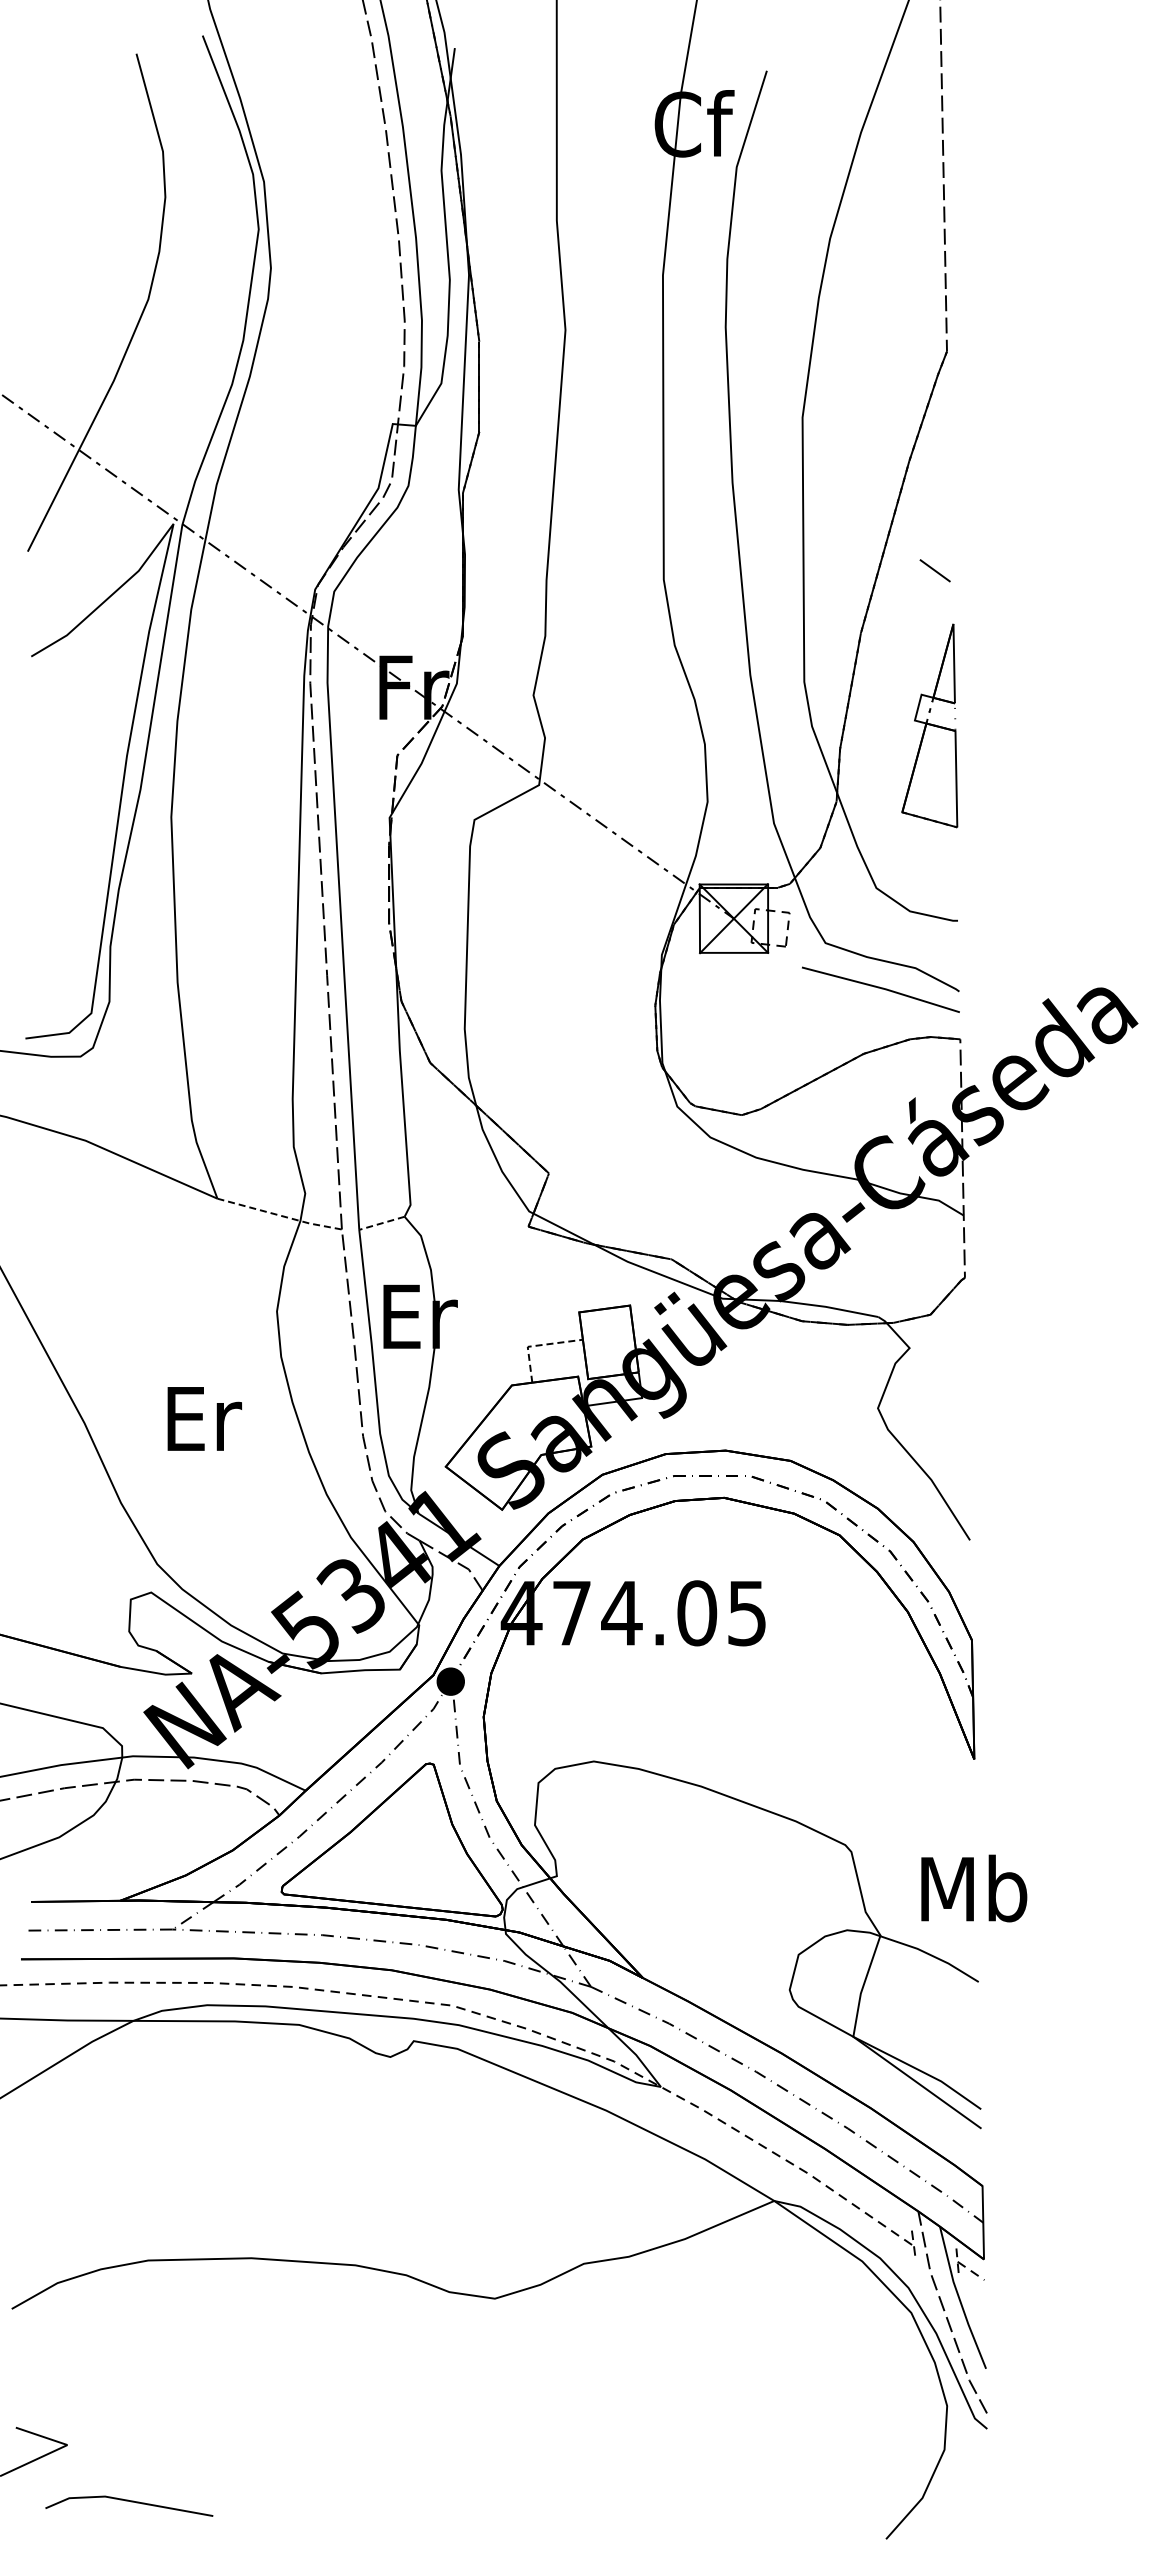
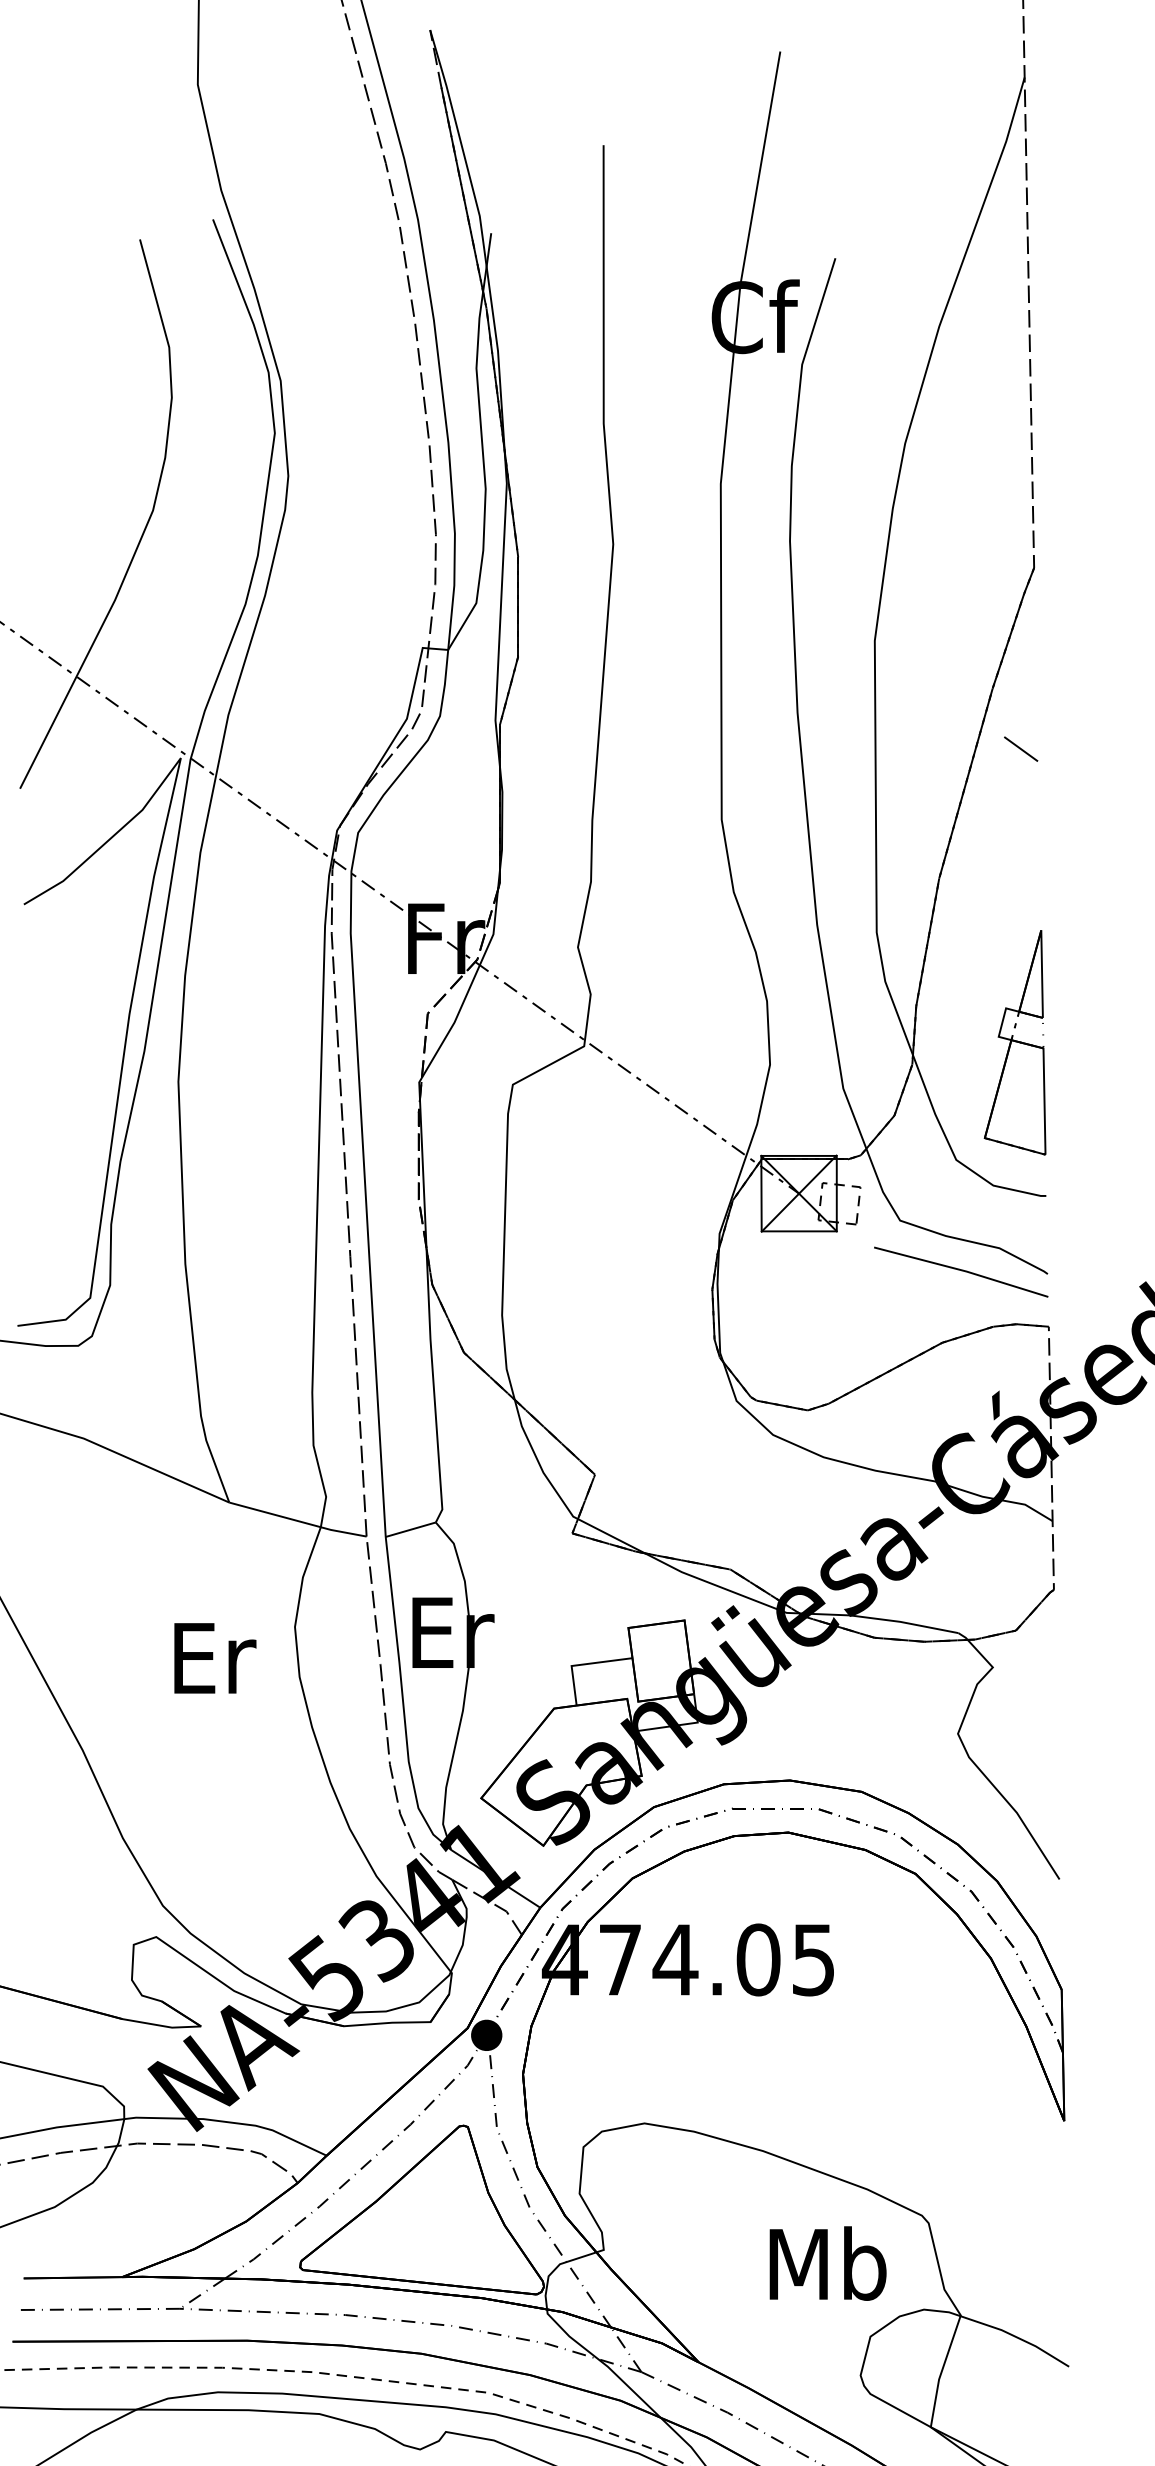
line: (934, 570) -> (1020, 748), moved
part: (929, 725) -> (1014, 1042), moved
line: (279, 1215) -> (297, 1521), dashed -> solid
line: (381, 1223) -> (410, 1529), dashed -> solid
line: (536, 1345) -> (581, 1664), dashed -> solid
text: (204, 1418) -> (215, 1657), moved
text: (974, 1888) -> (828, 2263), moved

